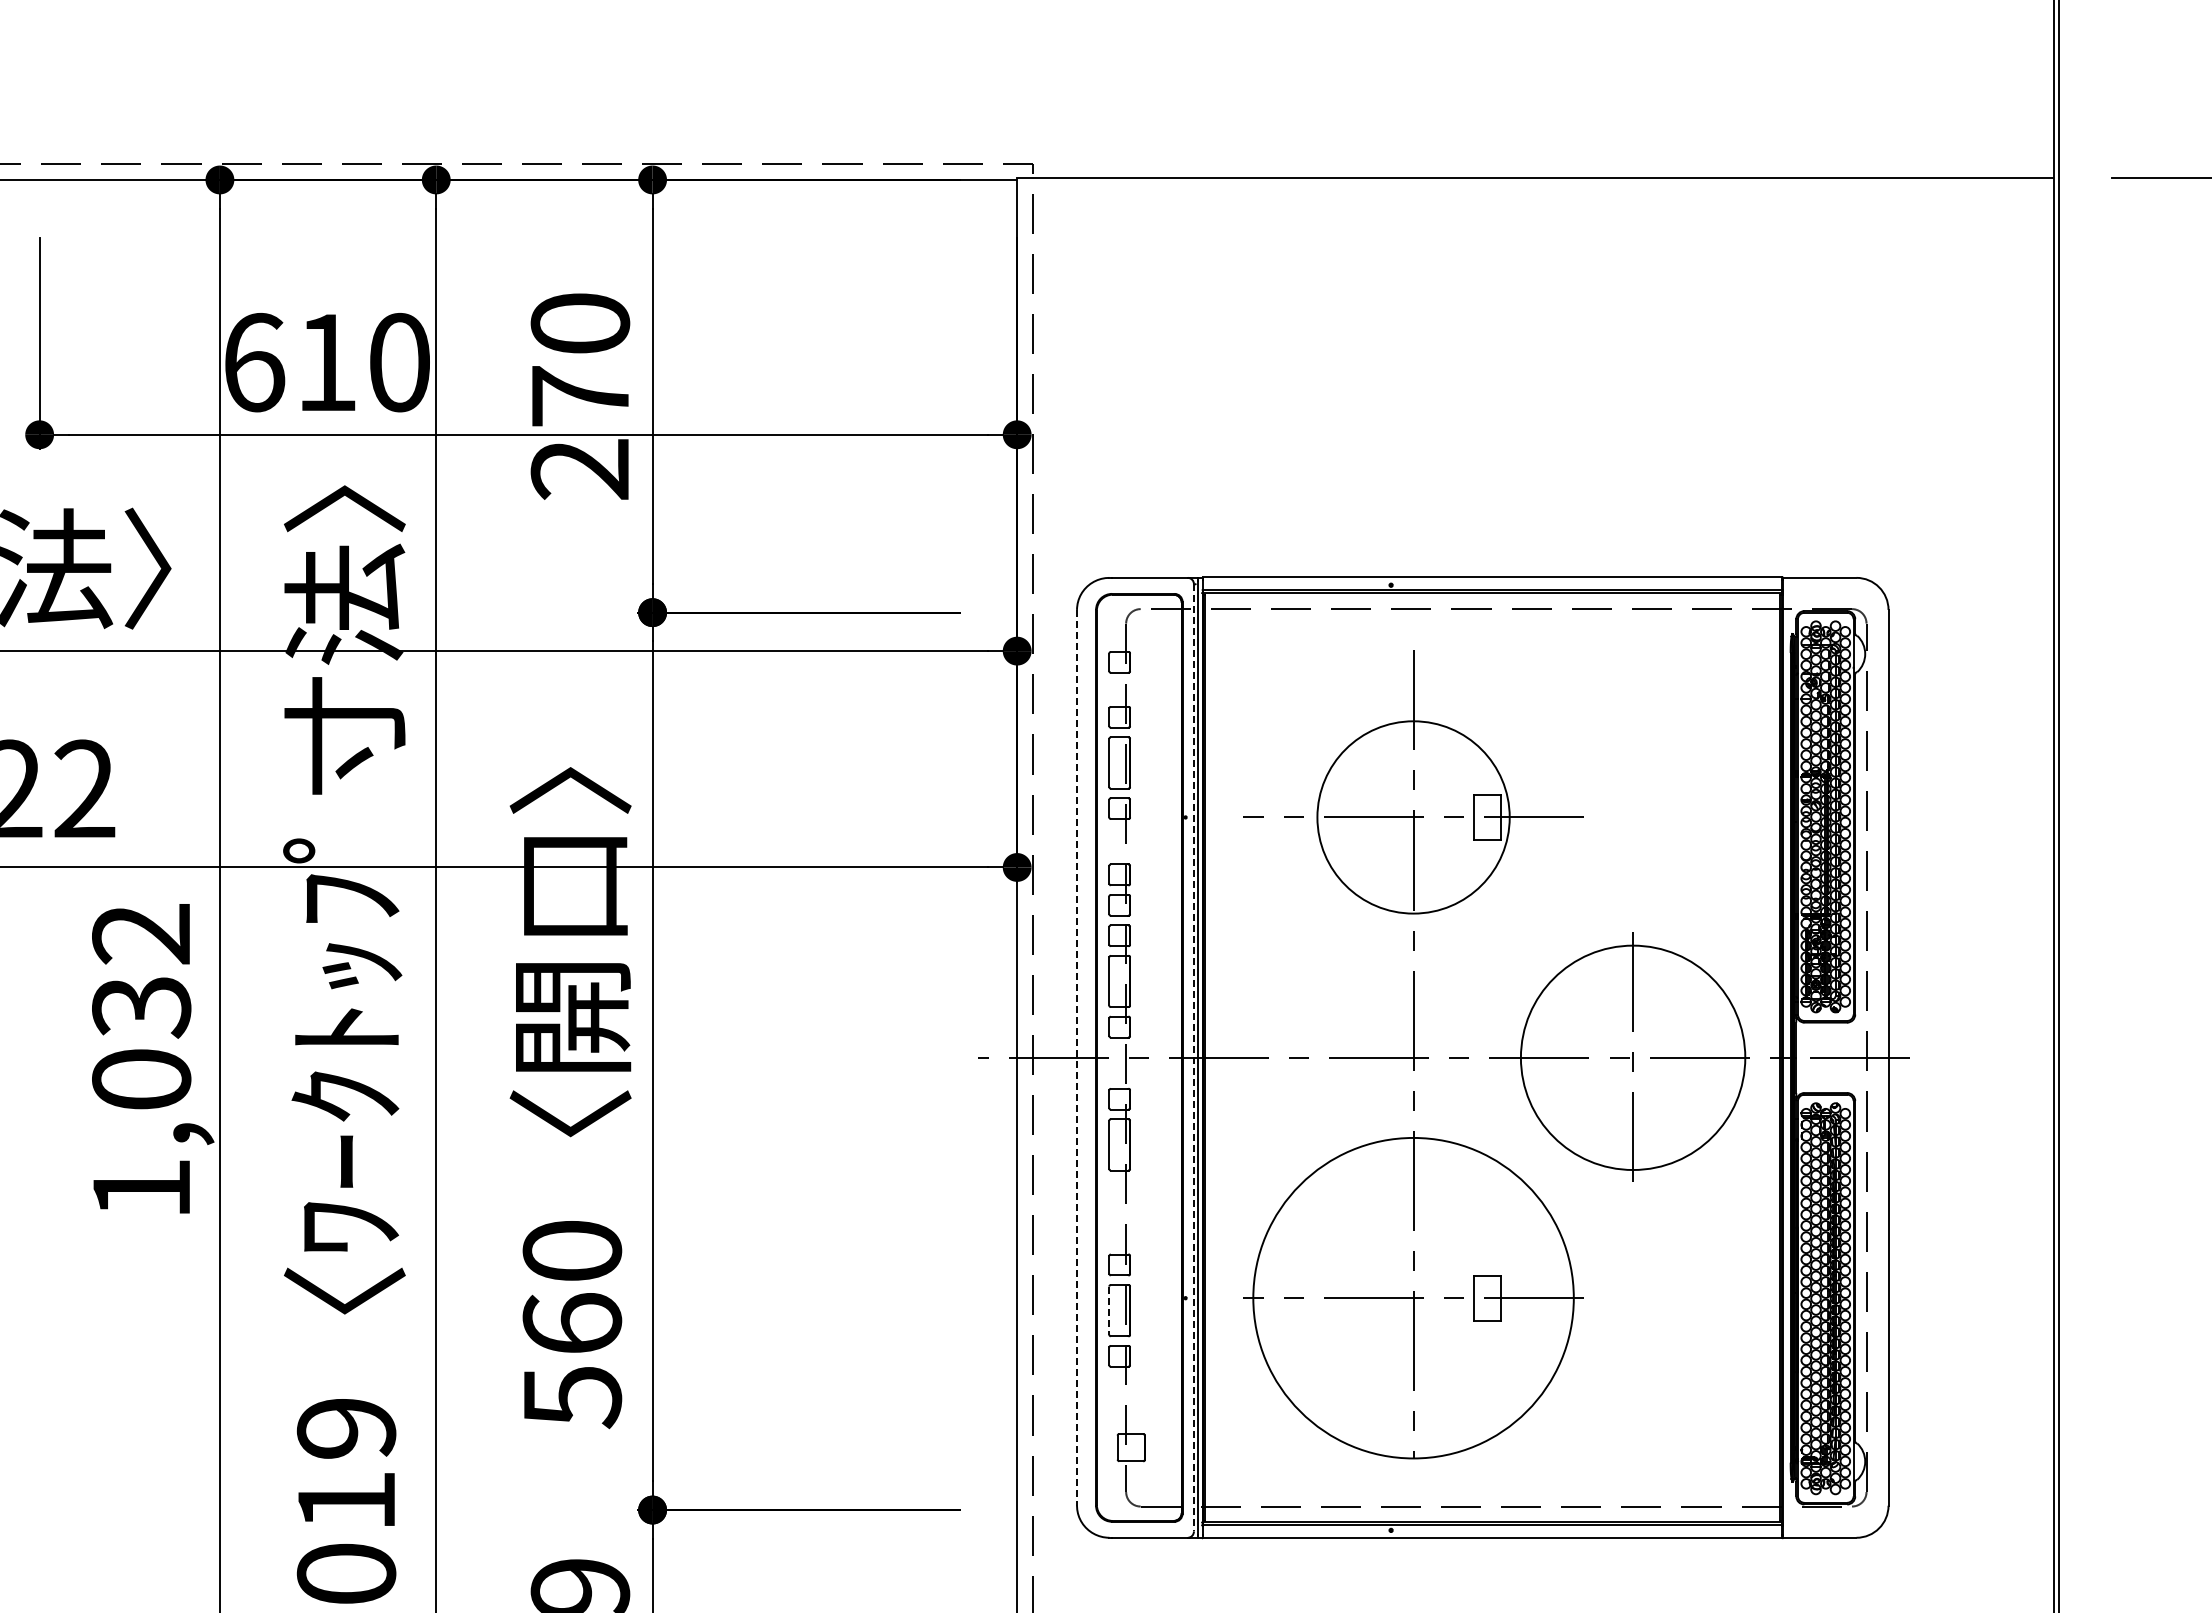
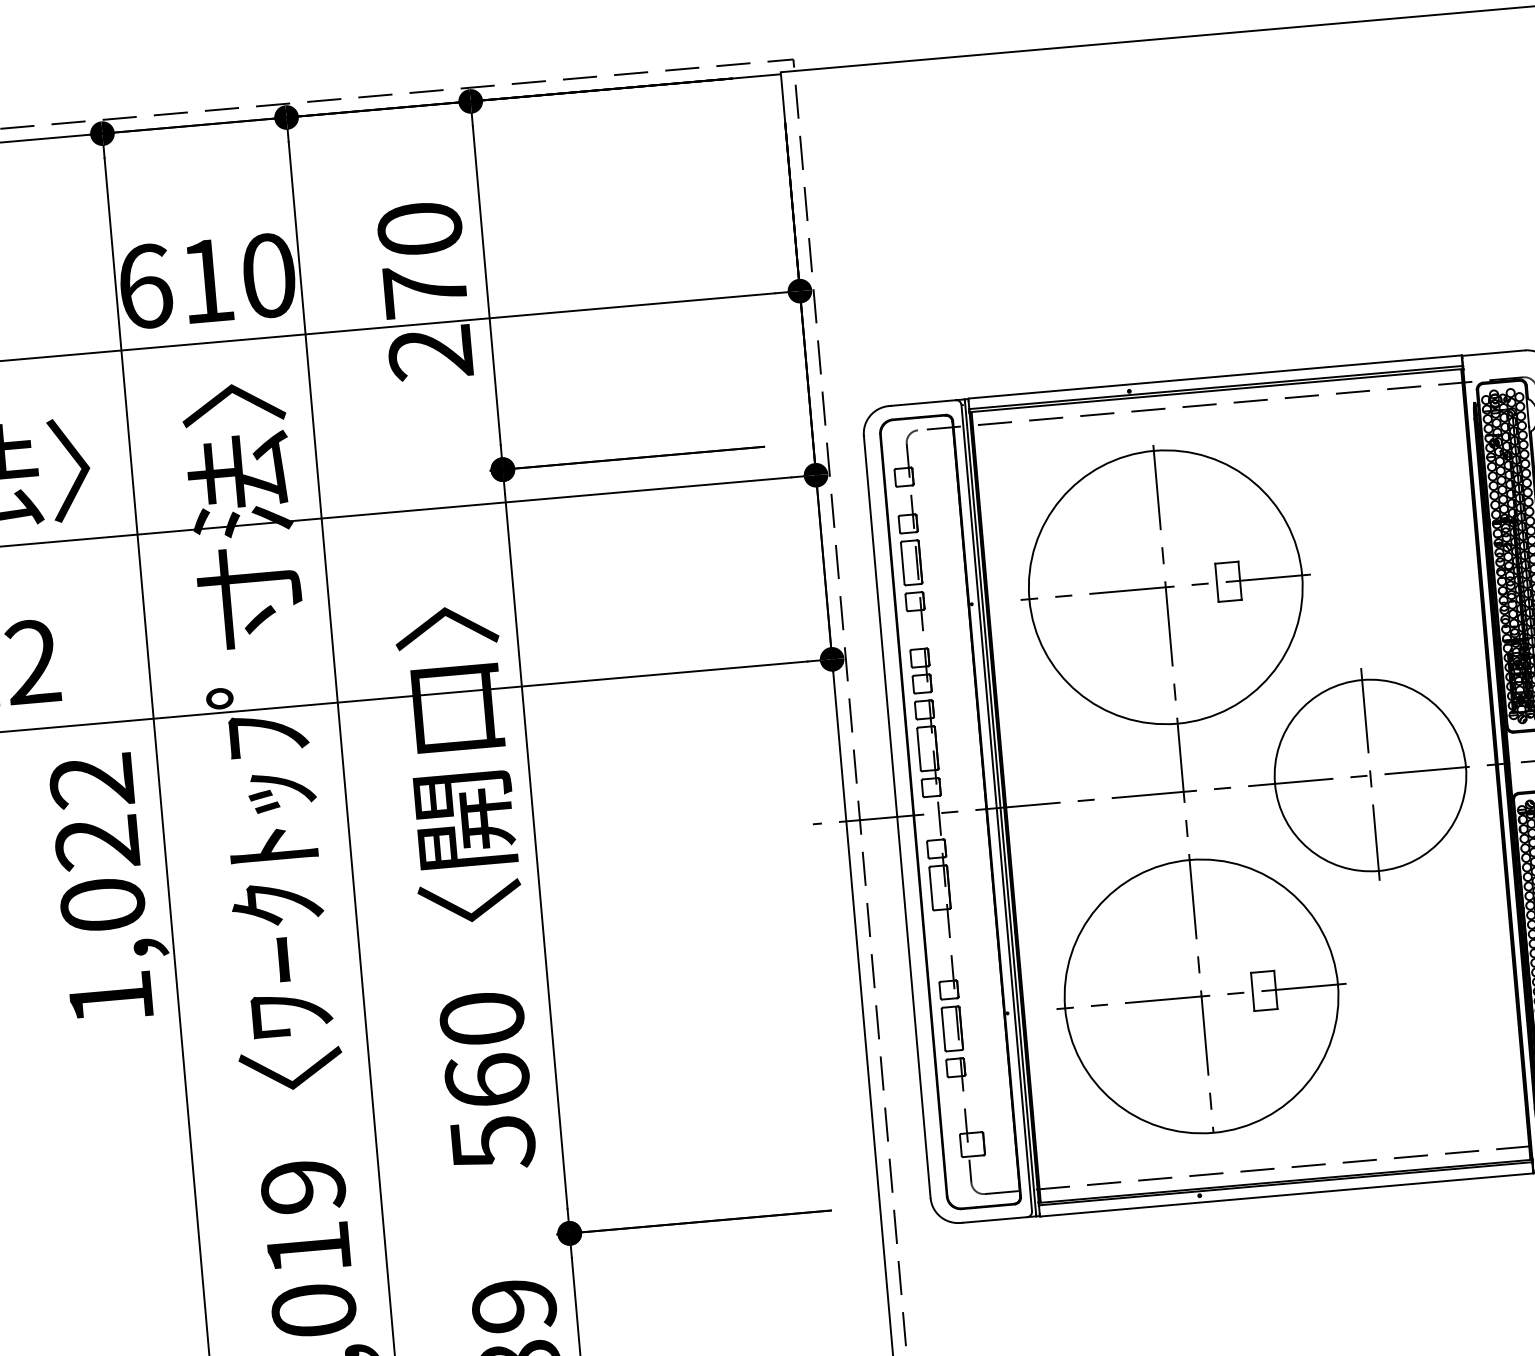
circle: (1413, 817) -> (1165, 587), size x1.67
text: (141, 1007) -> (97, 843), 1,032 -> 1,022
line: (1077, 1057) -> (897, 816), dashed -> solid
line: (1193, 1057) -> (996, 807), dashed -> solid
line: (1109, 1311) -> (943, 1030), dashed -> solid

